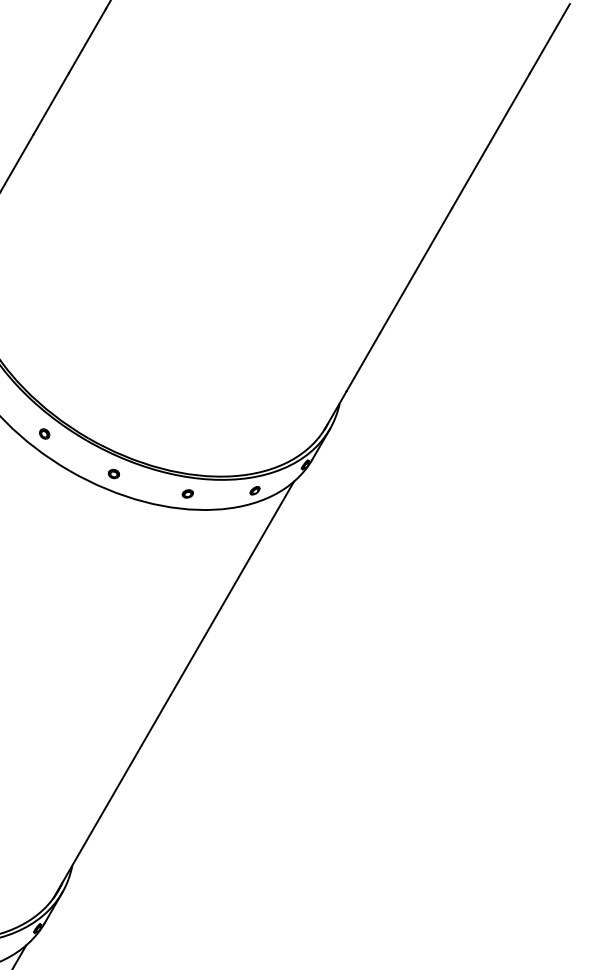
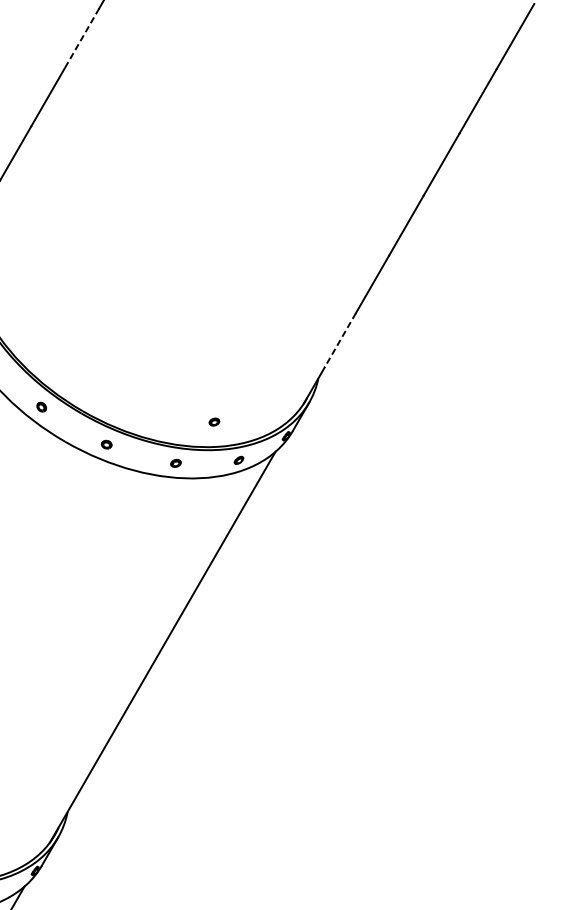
line: (87, 41) -> (81, 39), solid -> dashed
line: (362, 363) -> (339, 341), solid -> dashed
part: (228, 449) -> (214, 421), added

